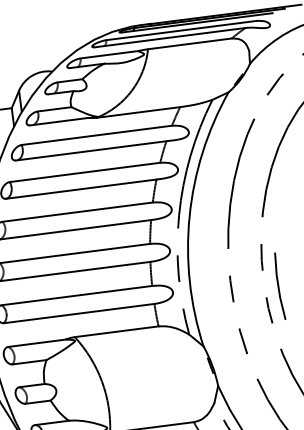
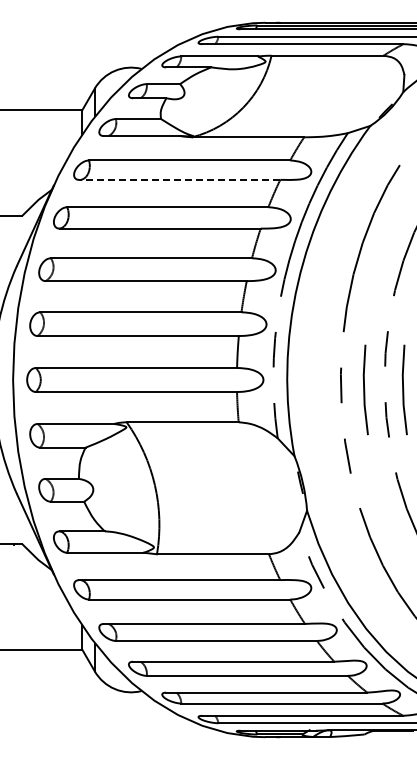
line: (91, 150) -> (179, 179), solid -> dashed
line: (250, 289) -> (365, 389), added

